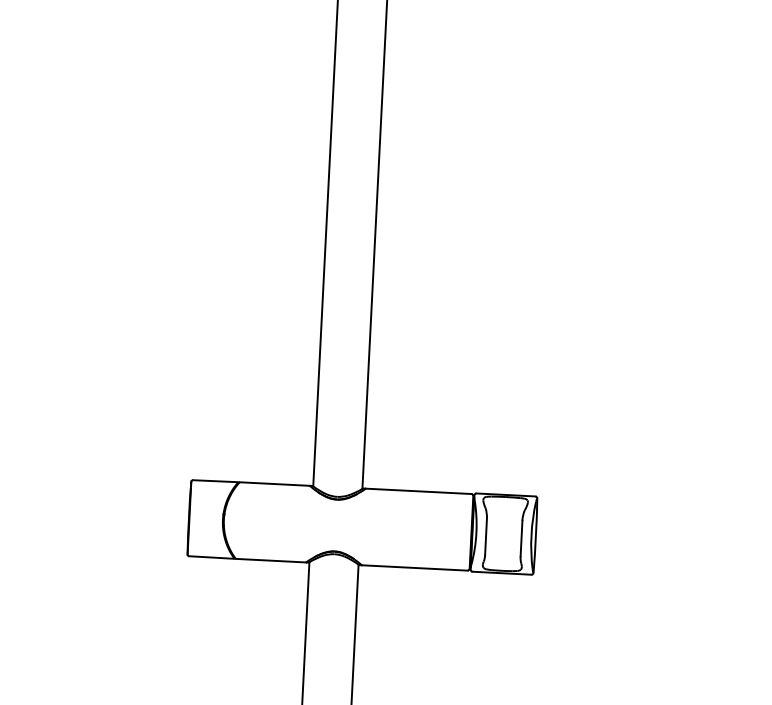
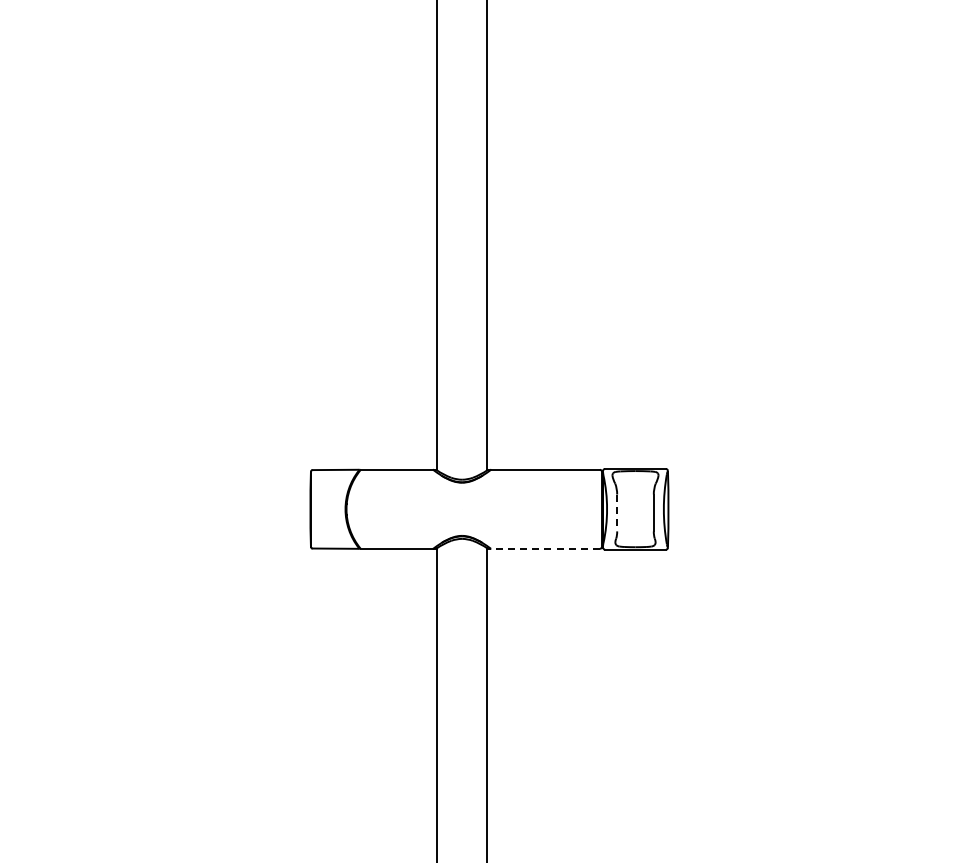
line: (486, 537) -> (617, 513), solid -> dashed
line: (414, 567) -> (545, 548), solid -> dashed

